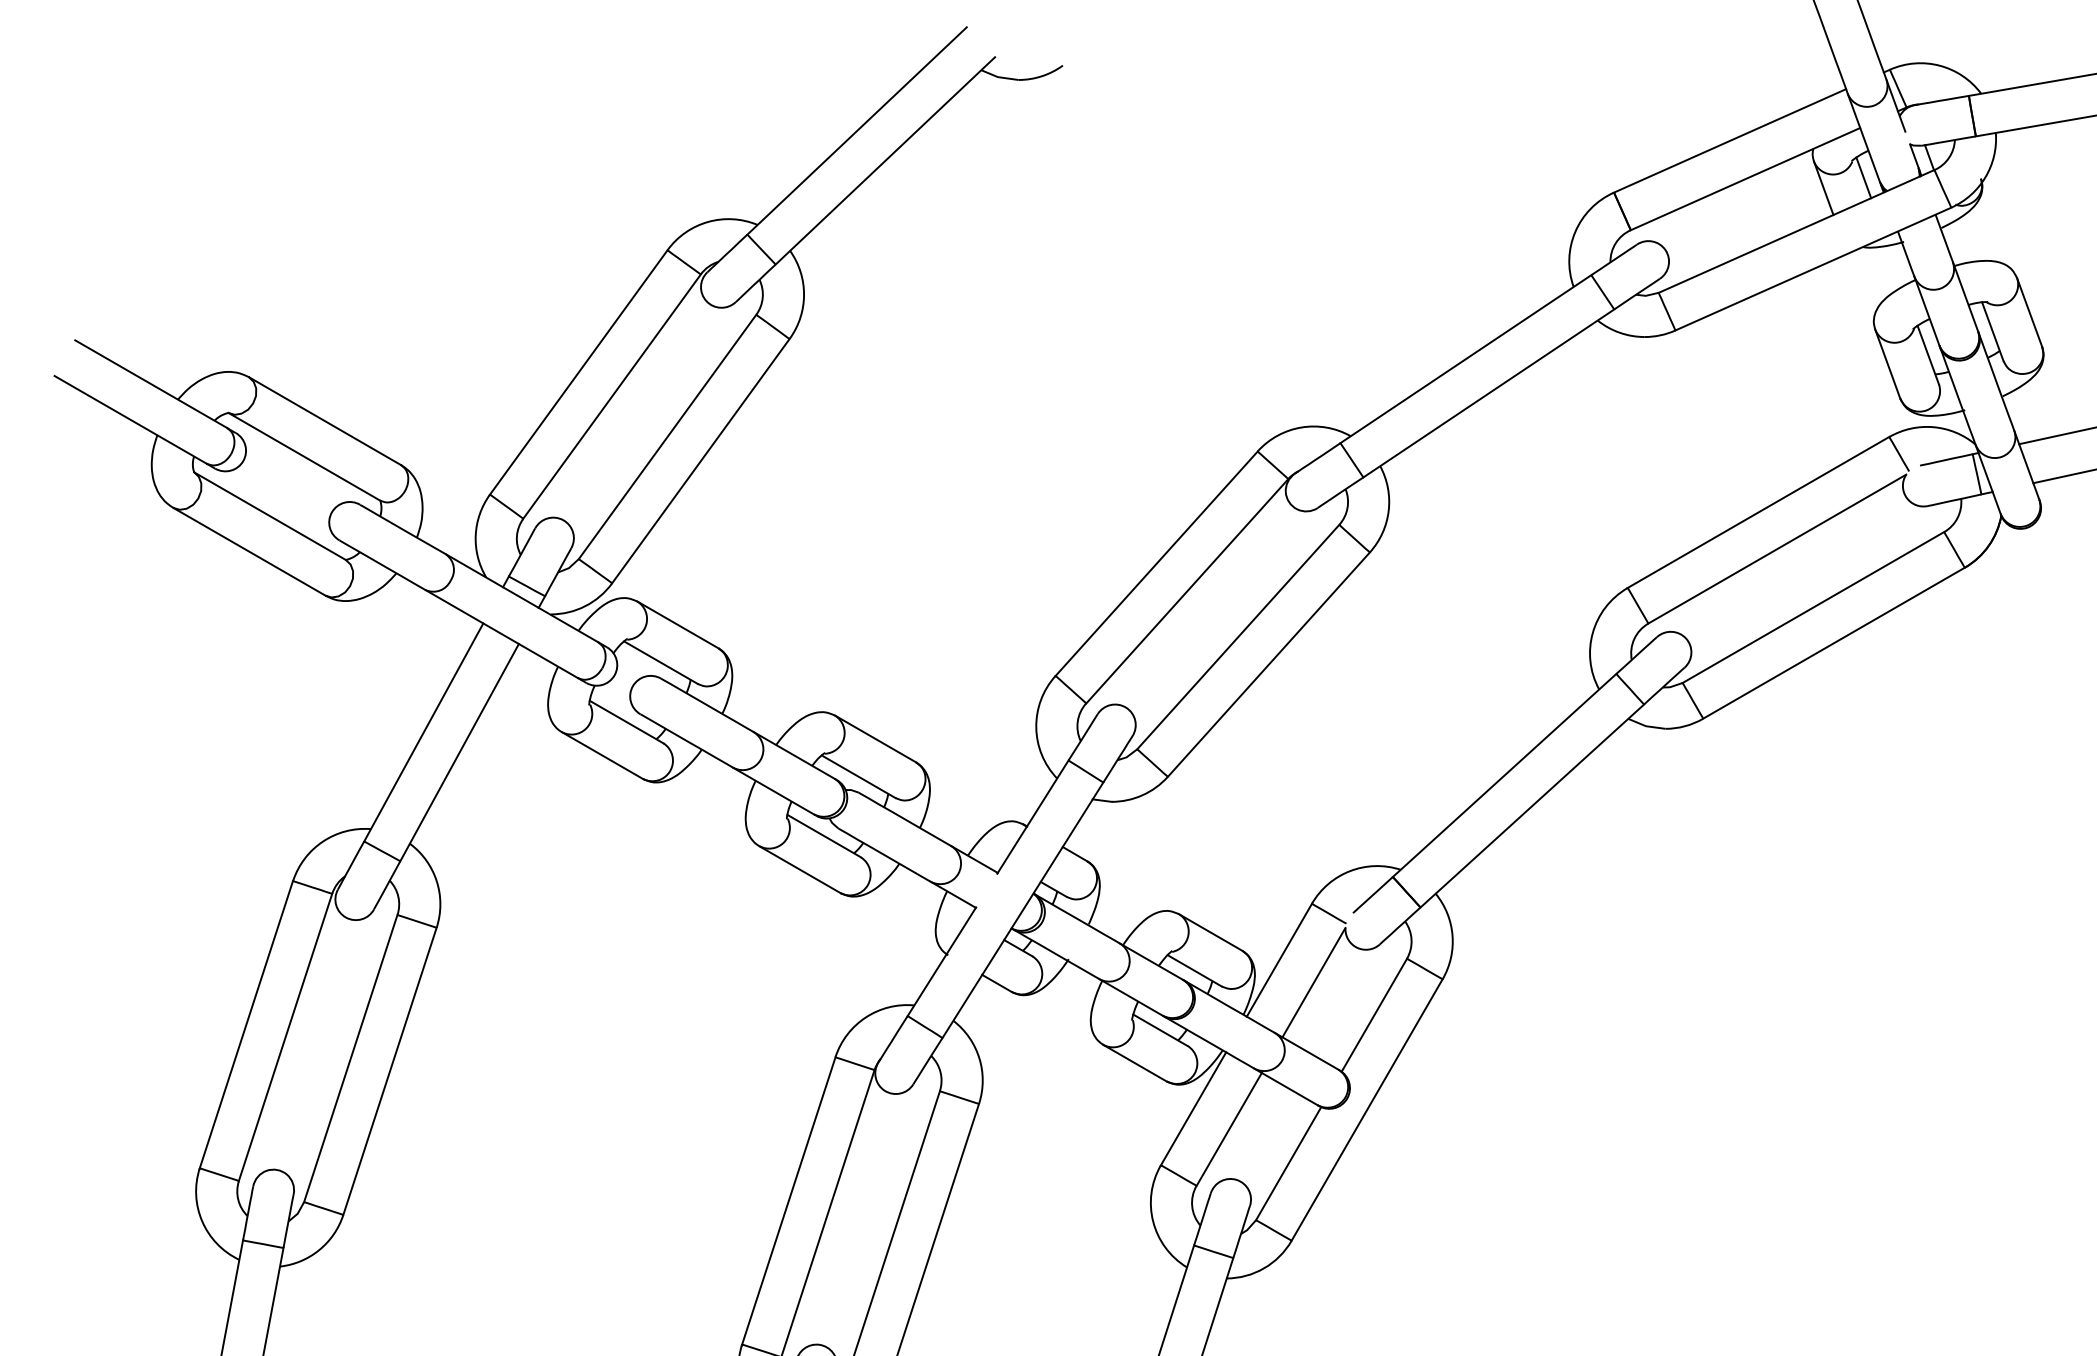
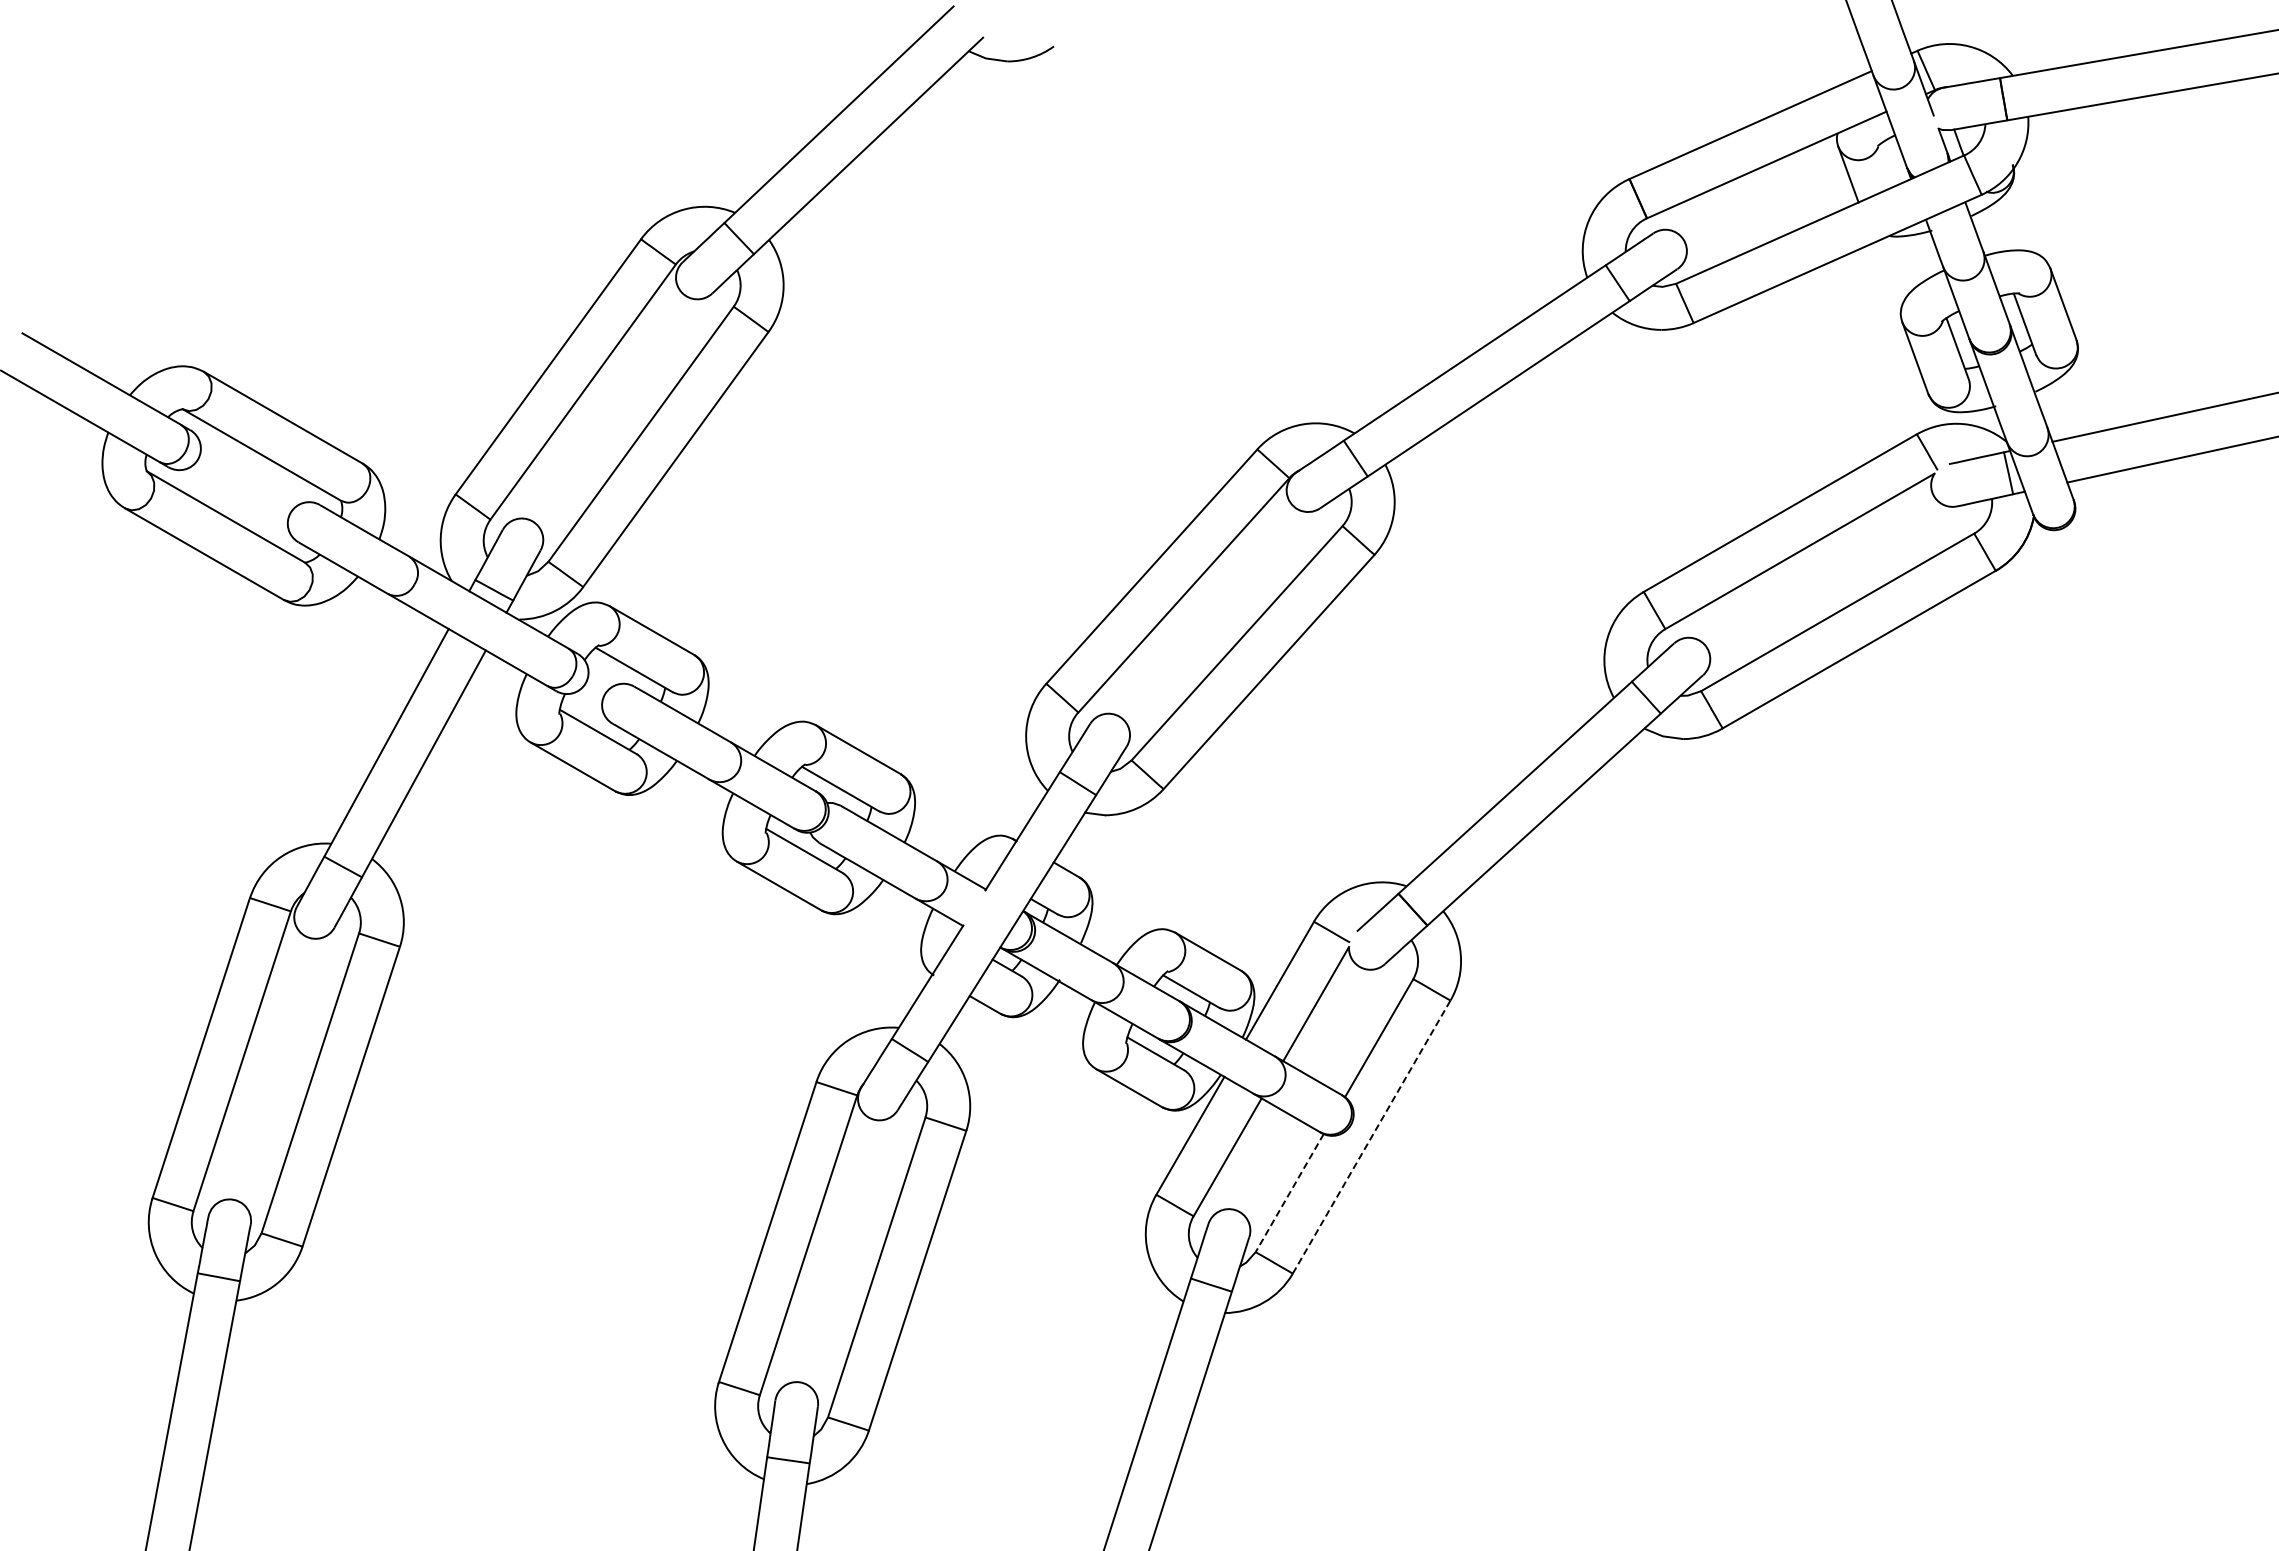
line: (1863, 177) -> (1890, 163), removed
line: (1366, 1110) -> (1371, 1137), solid -> dashed
line: (1288, 1164) -> (1289, 1193), solid -> dashed

